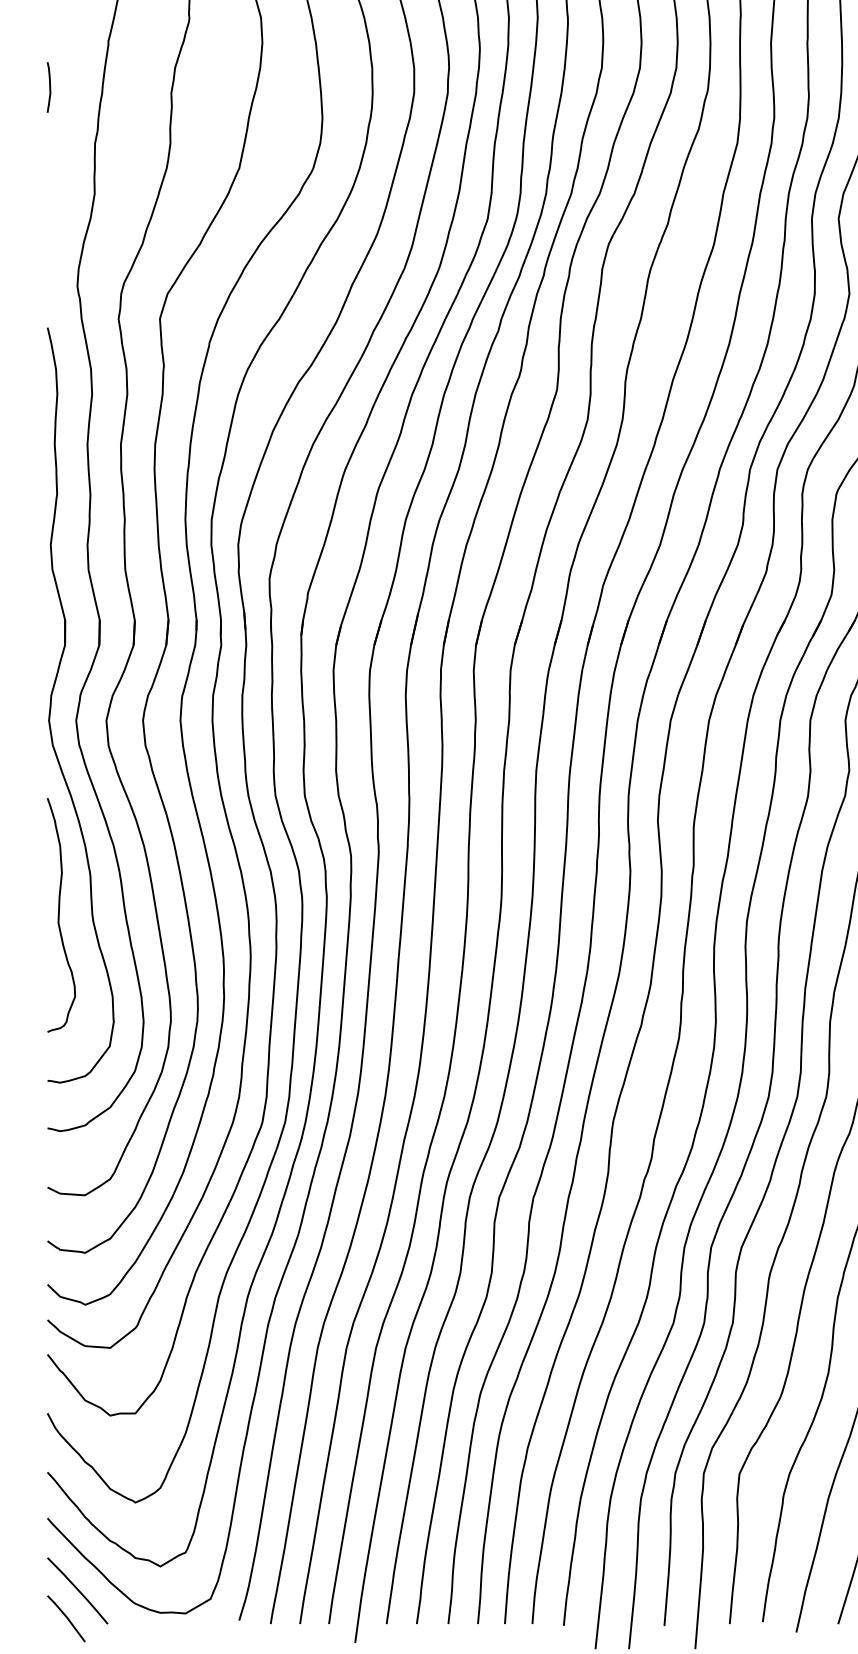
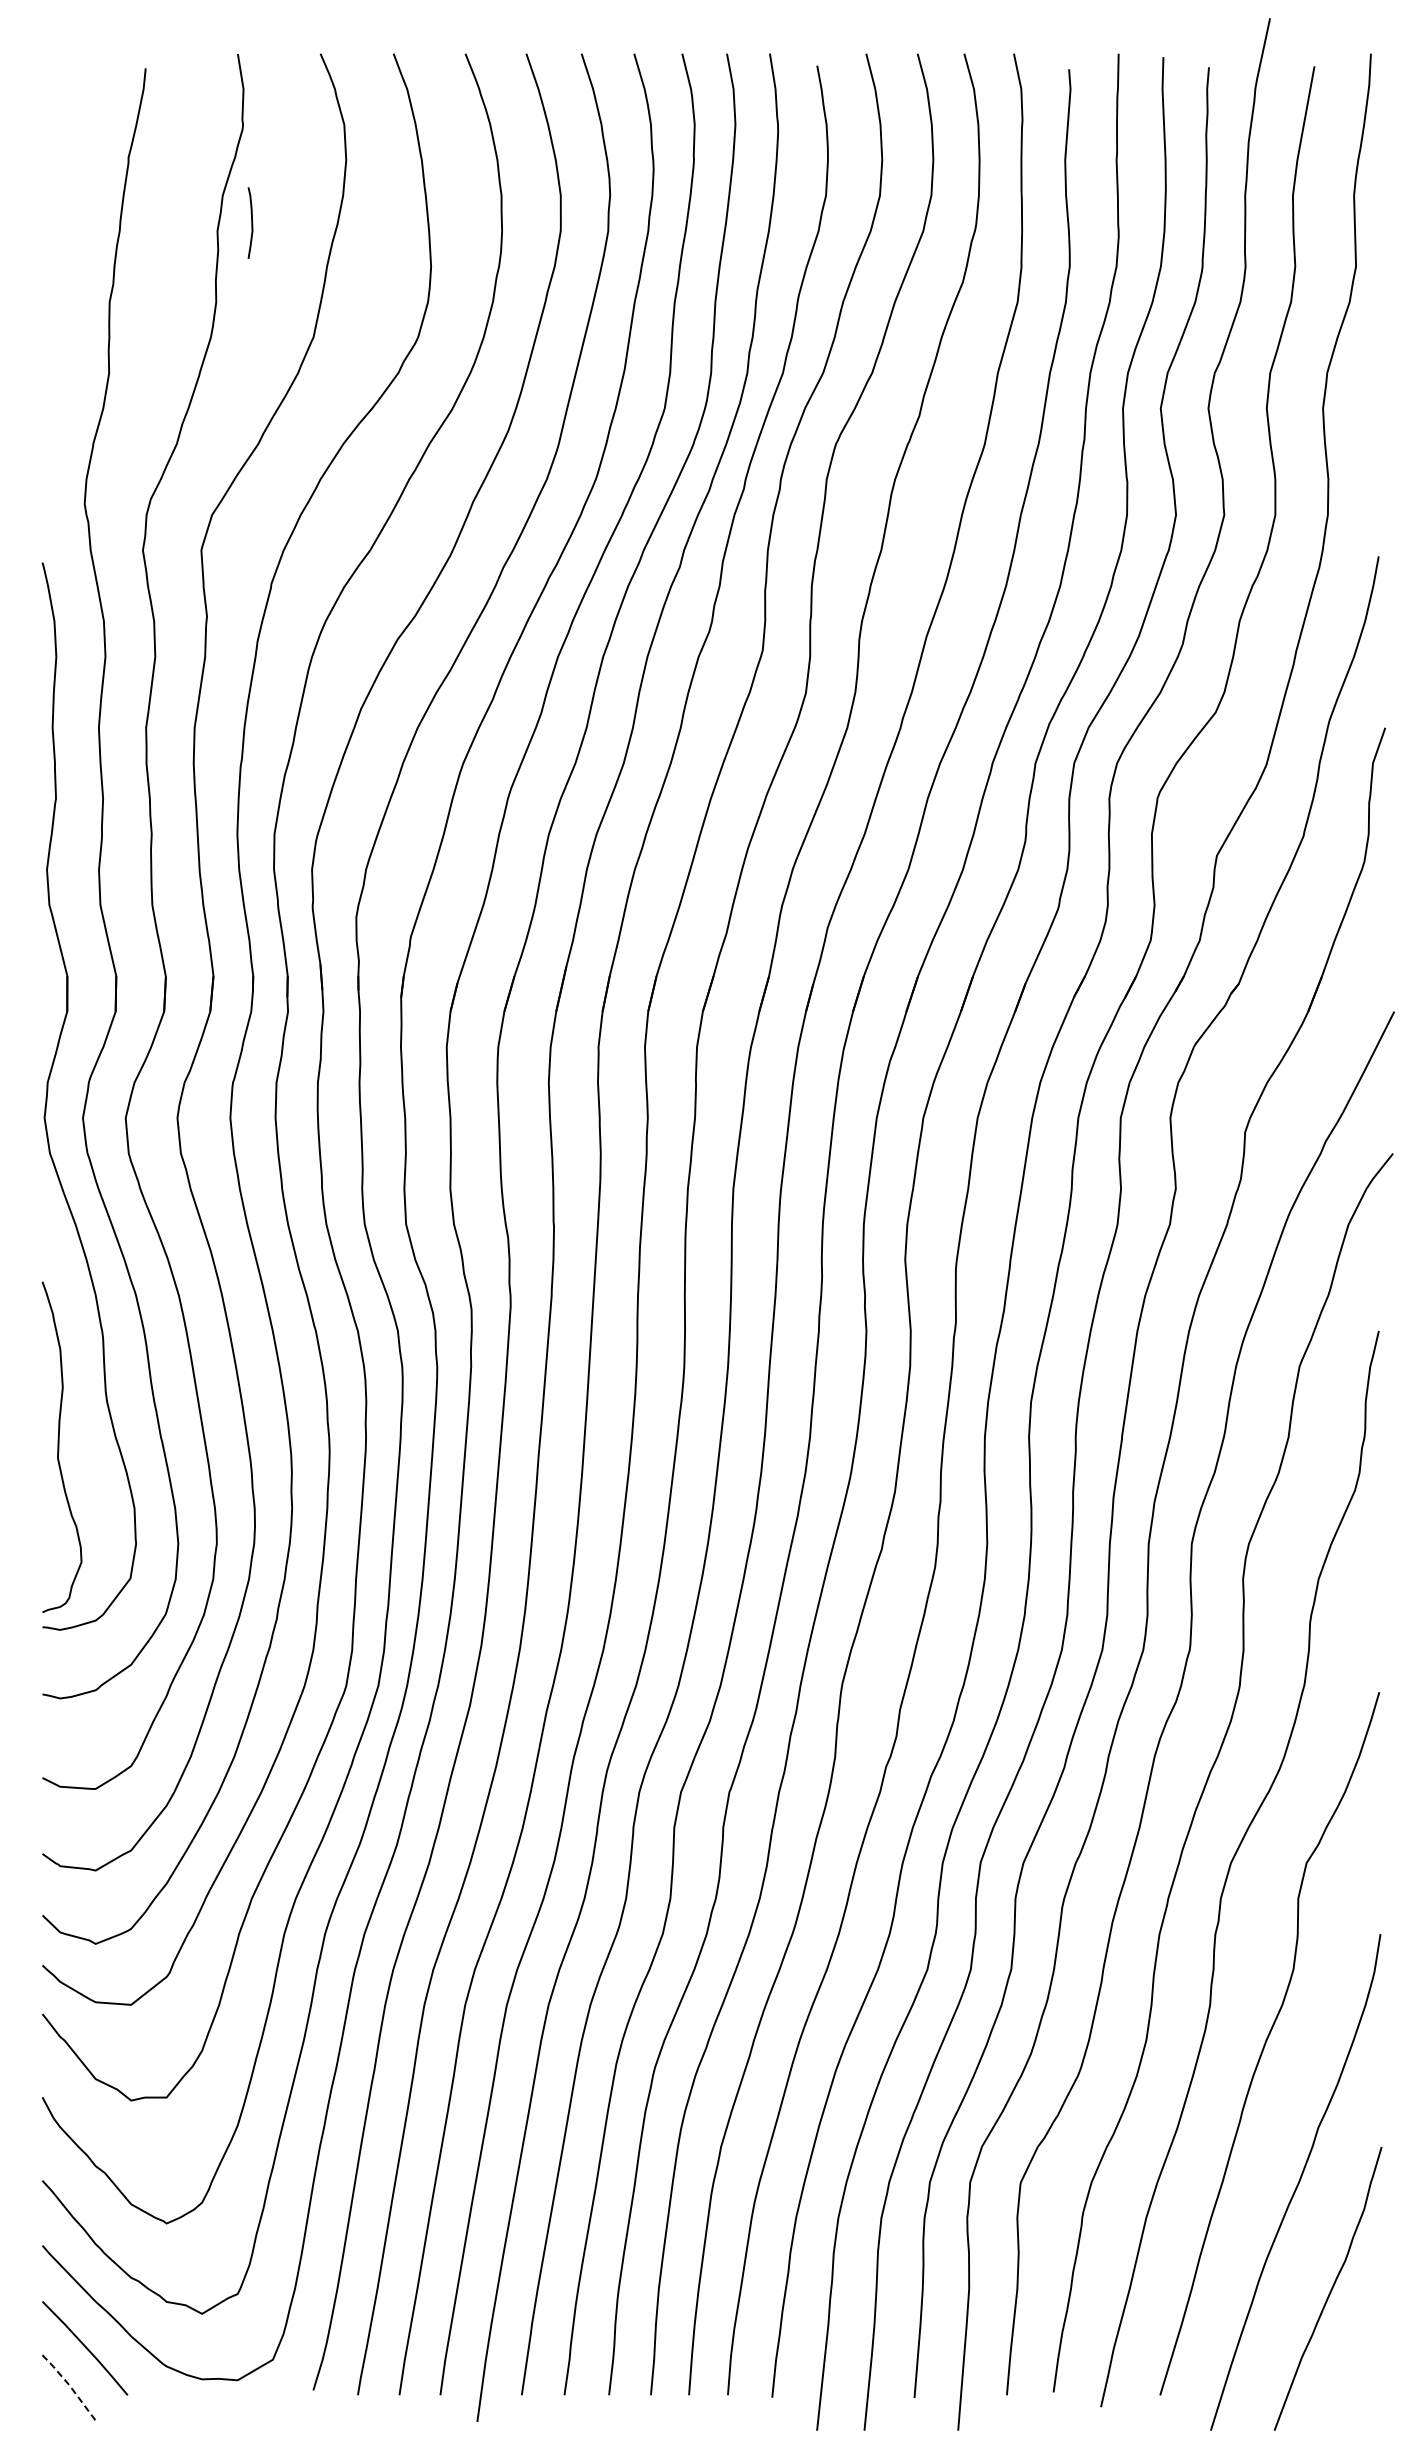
curve: (49, 87) -> (251, 222), moved
curve: (59, 914) -> (59, 1446), moved
line: (66, 1617) -> (69, 2385), solid -> dashed

